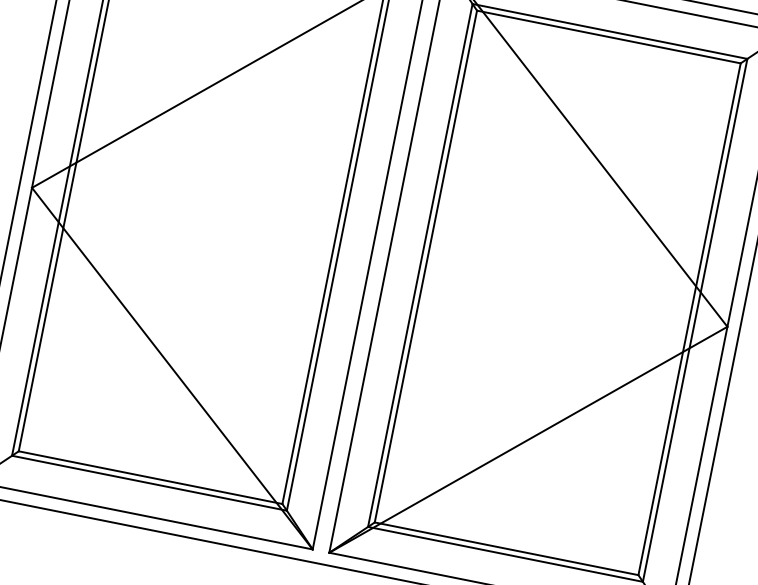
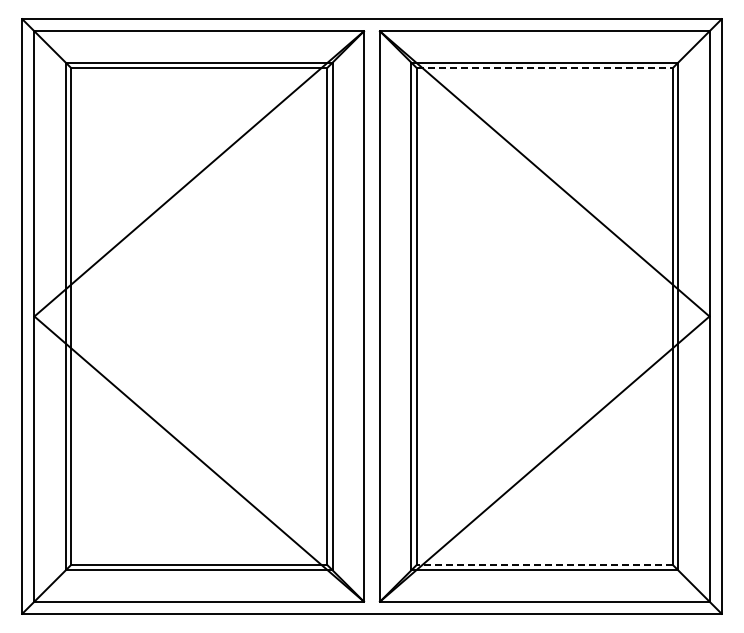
line: (608, 37) -> (544, 68), solid -> dashed
line: (506, 548) -> (544, 564), solid -> dashed

